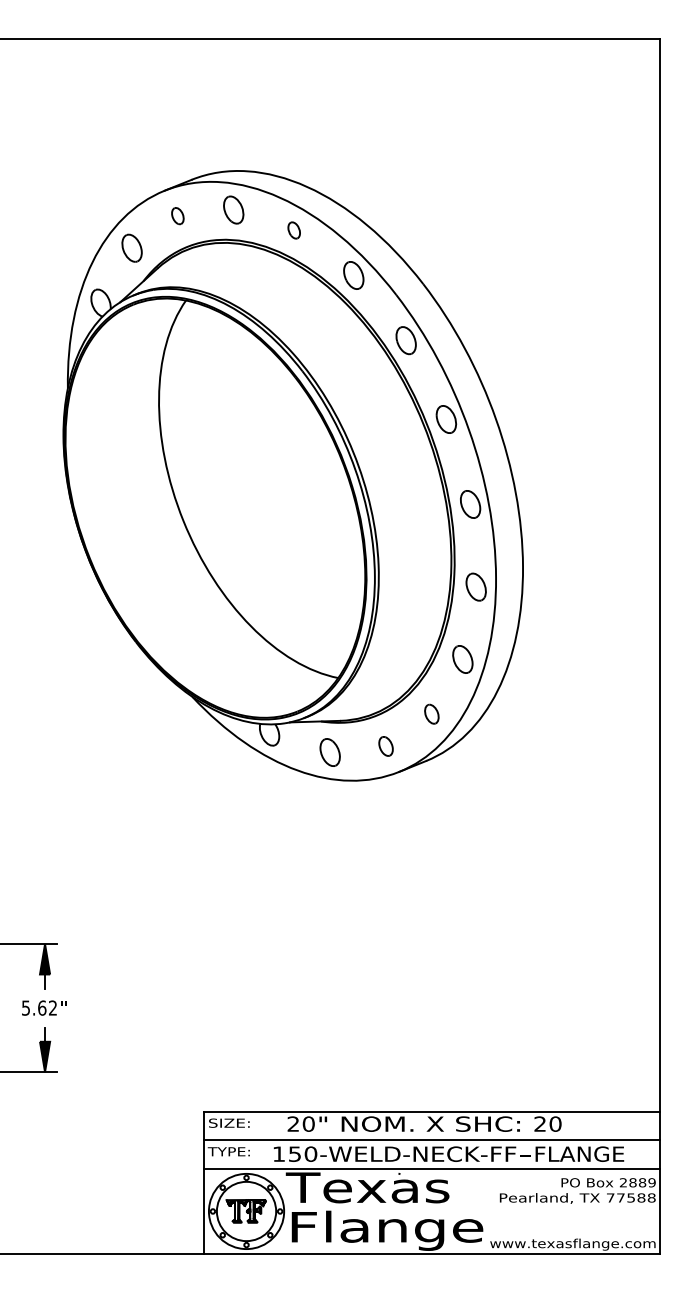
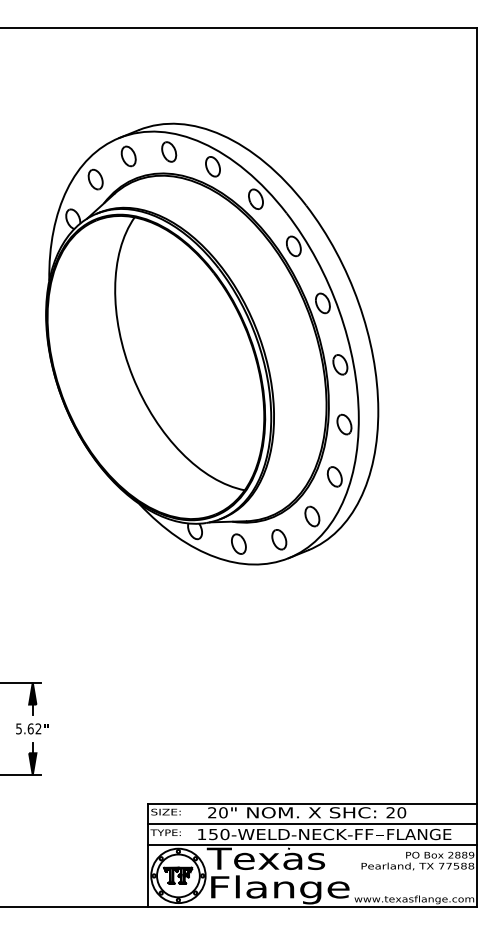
part: (177, 215) -> (128, 155), size x1.67
part: (293, 230) -> (212, 166), size x1.67
part: (431, 713) -> (312, 515), size x1.43
part: (385, 746) -> (278, 539), size x1.43

